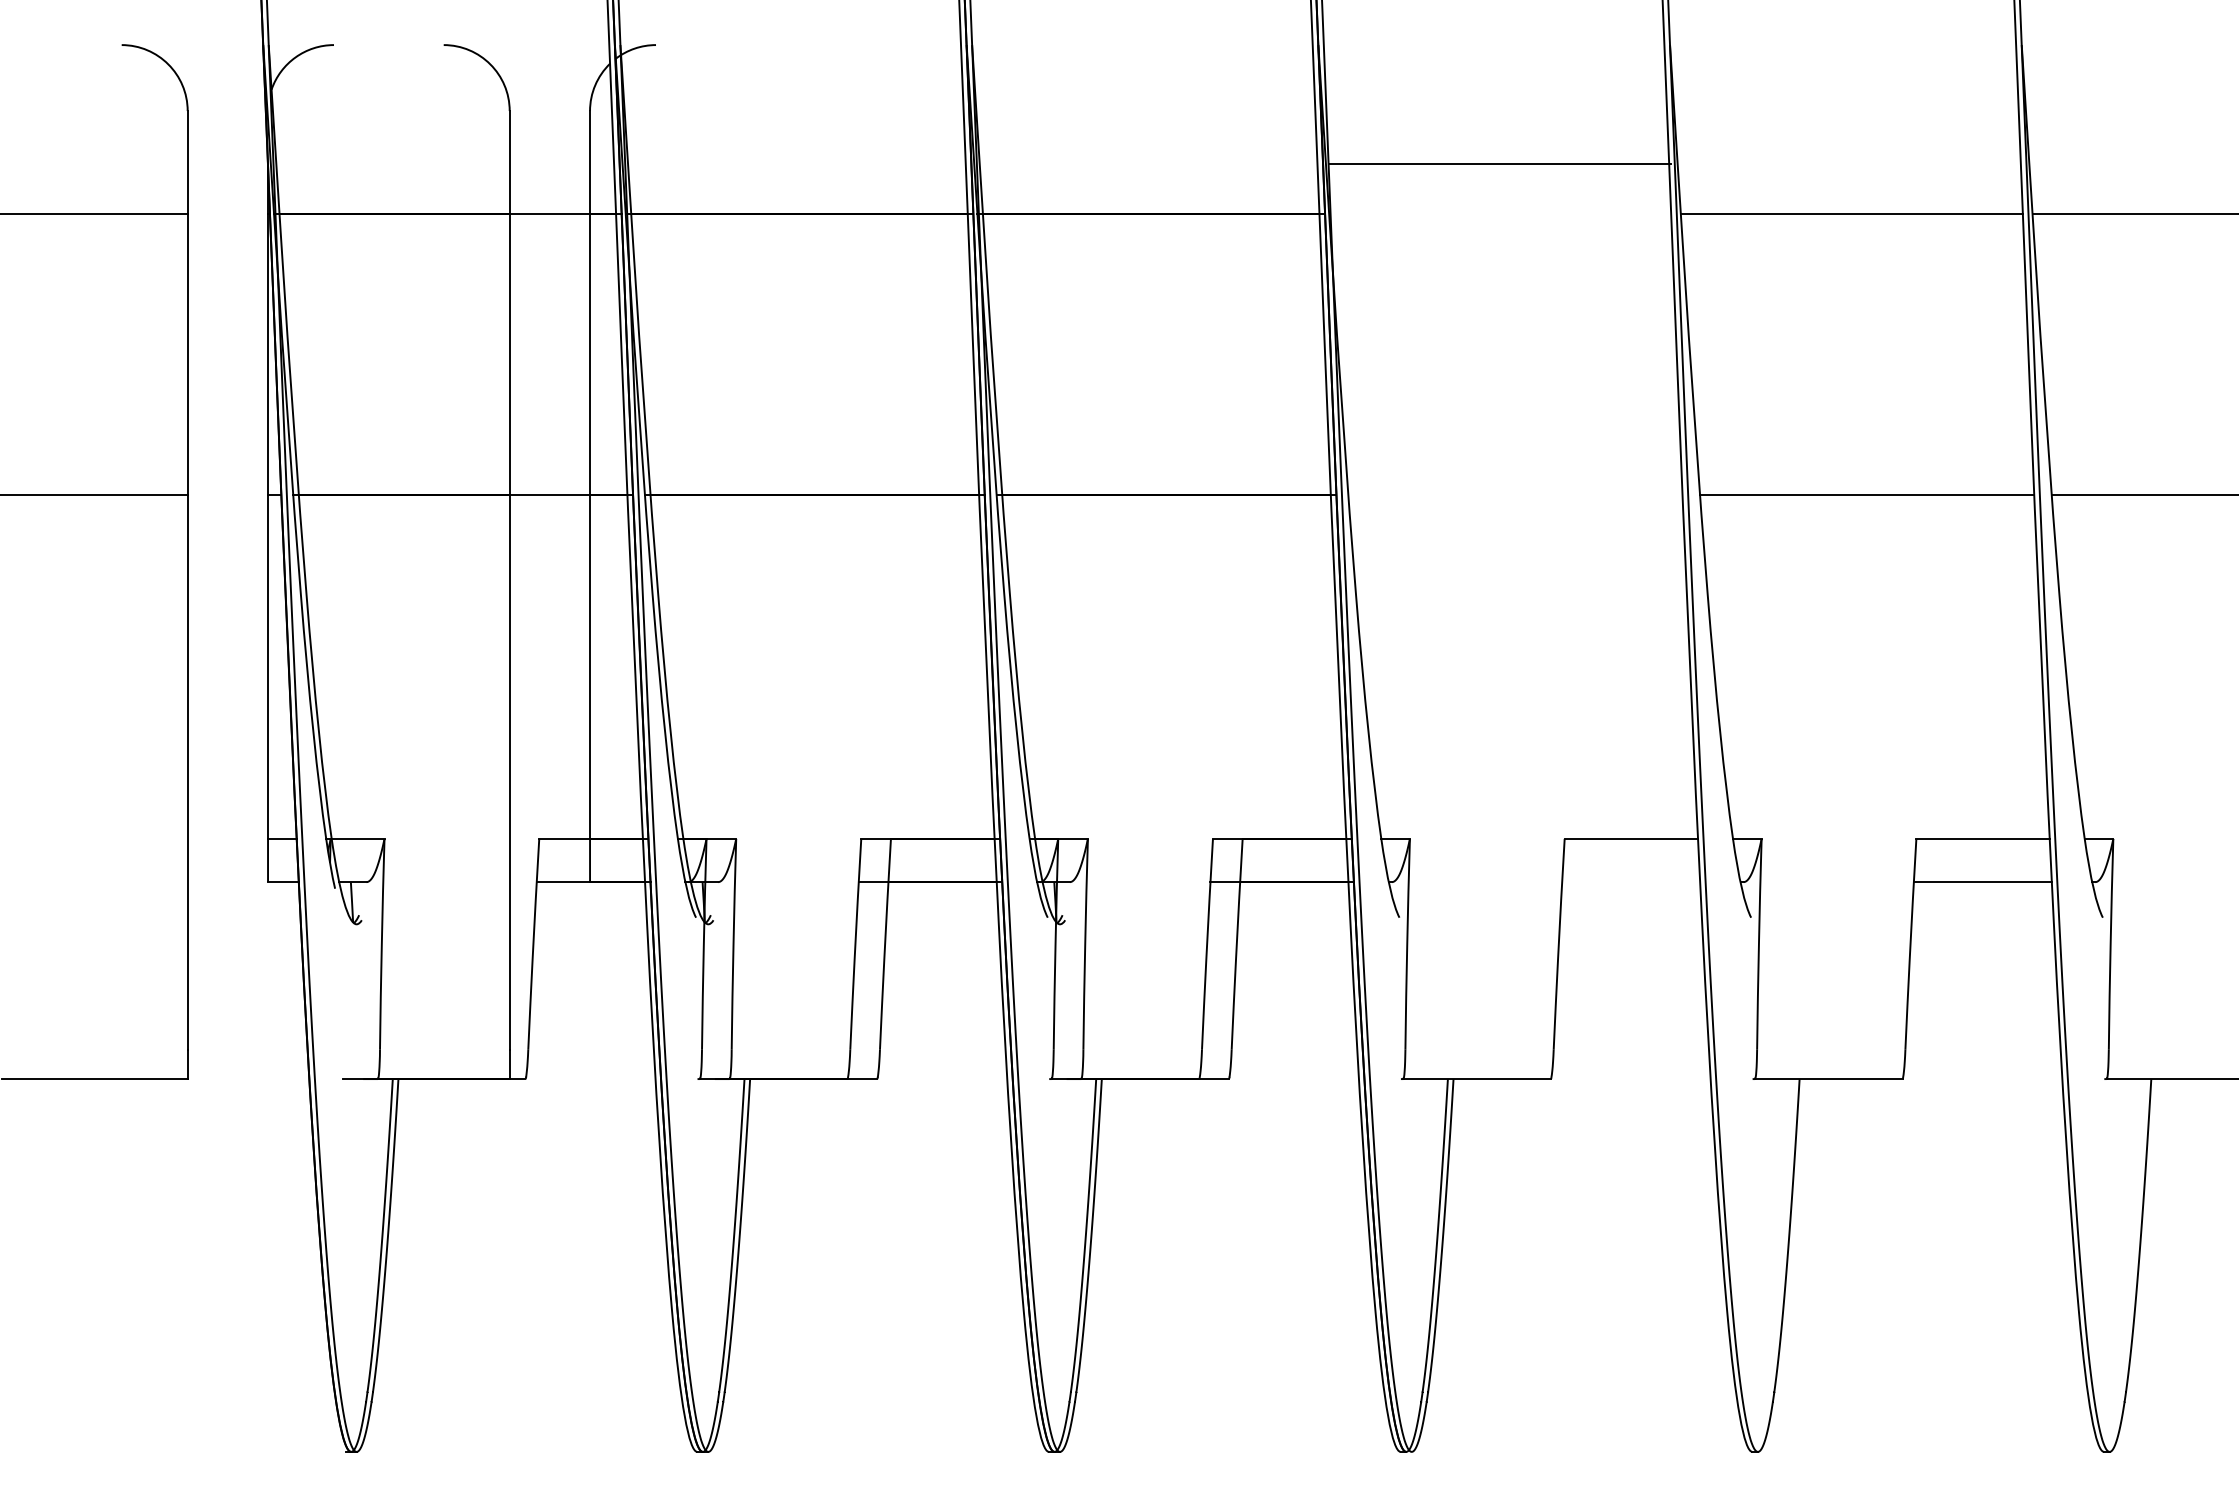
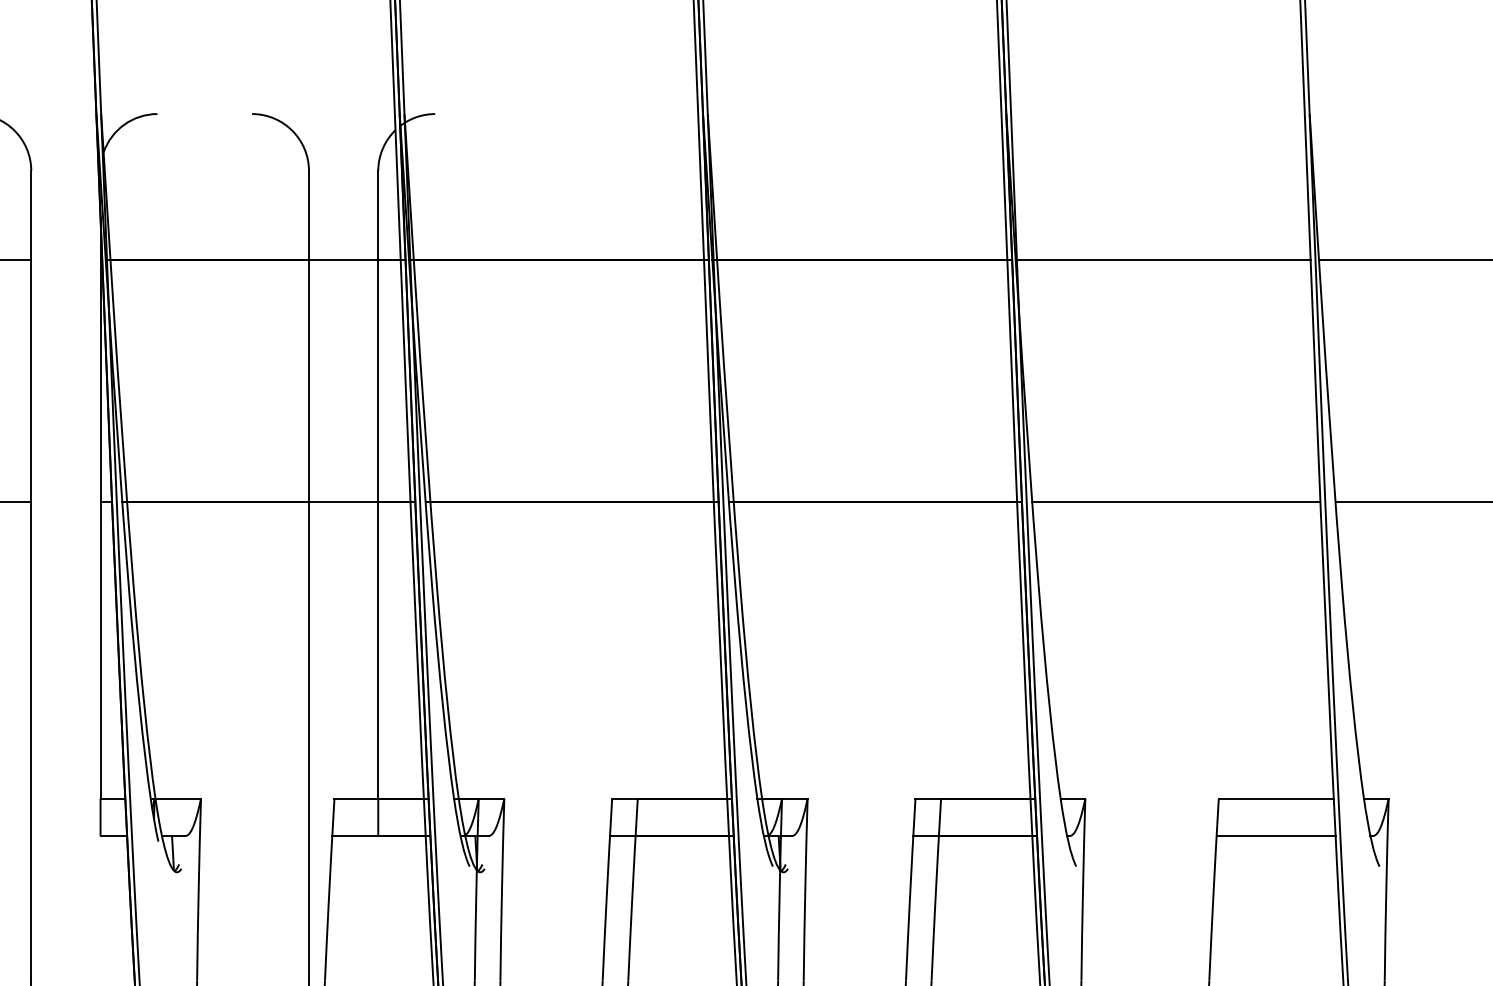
line: (1500, 163) -> (1163, 259), moved
line: (1515, 495) -> (1176, 502), added
line: (1631, 882) -> (1276, 836), added

